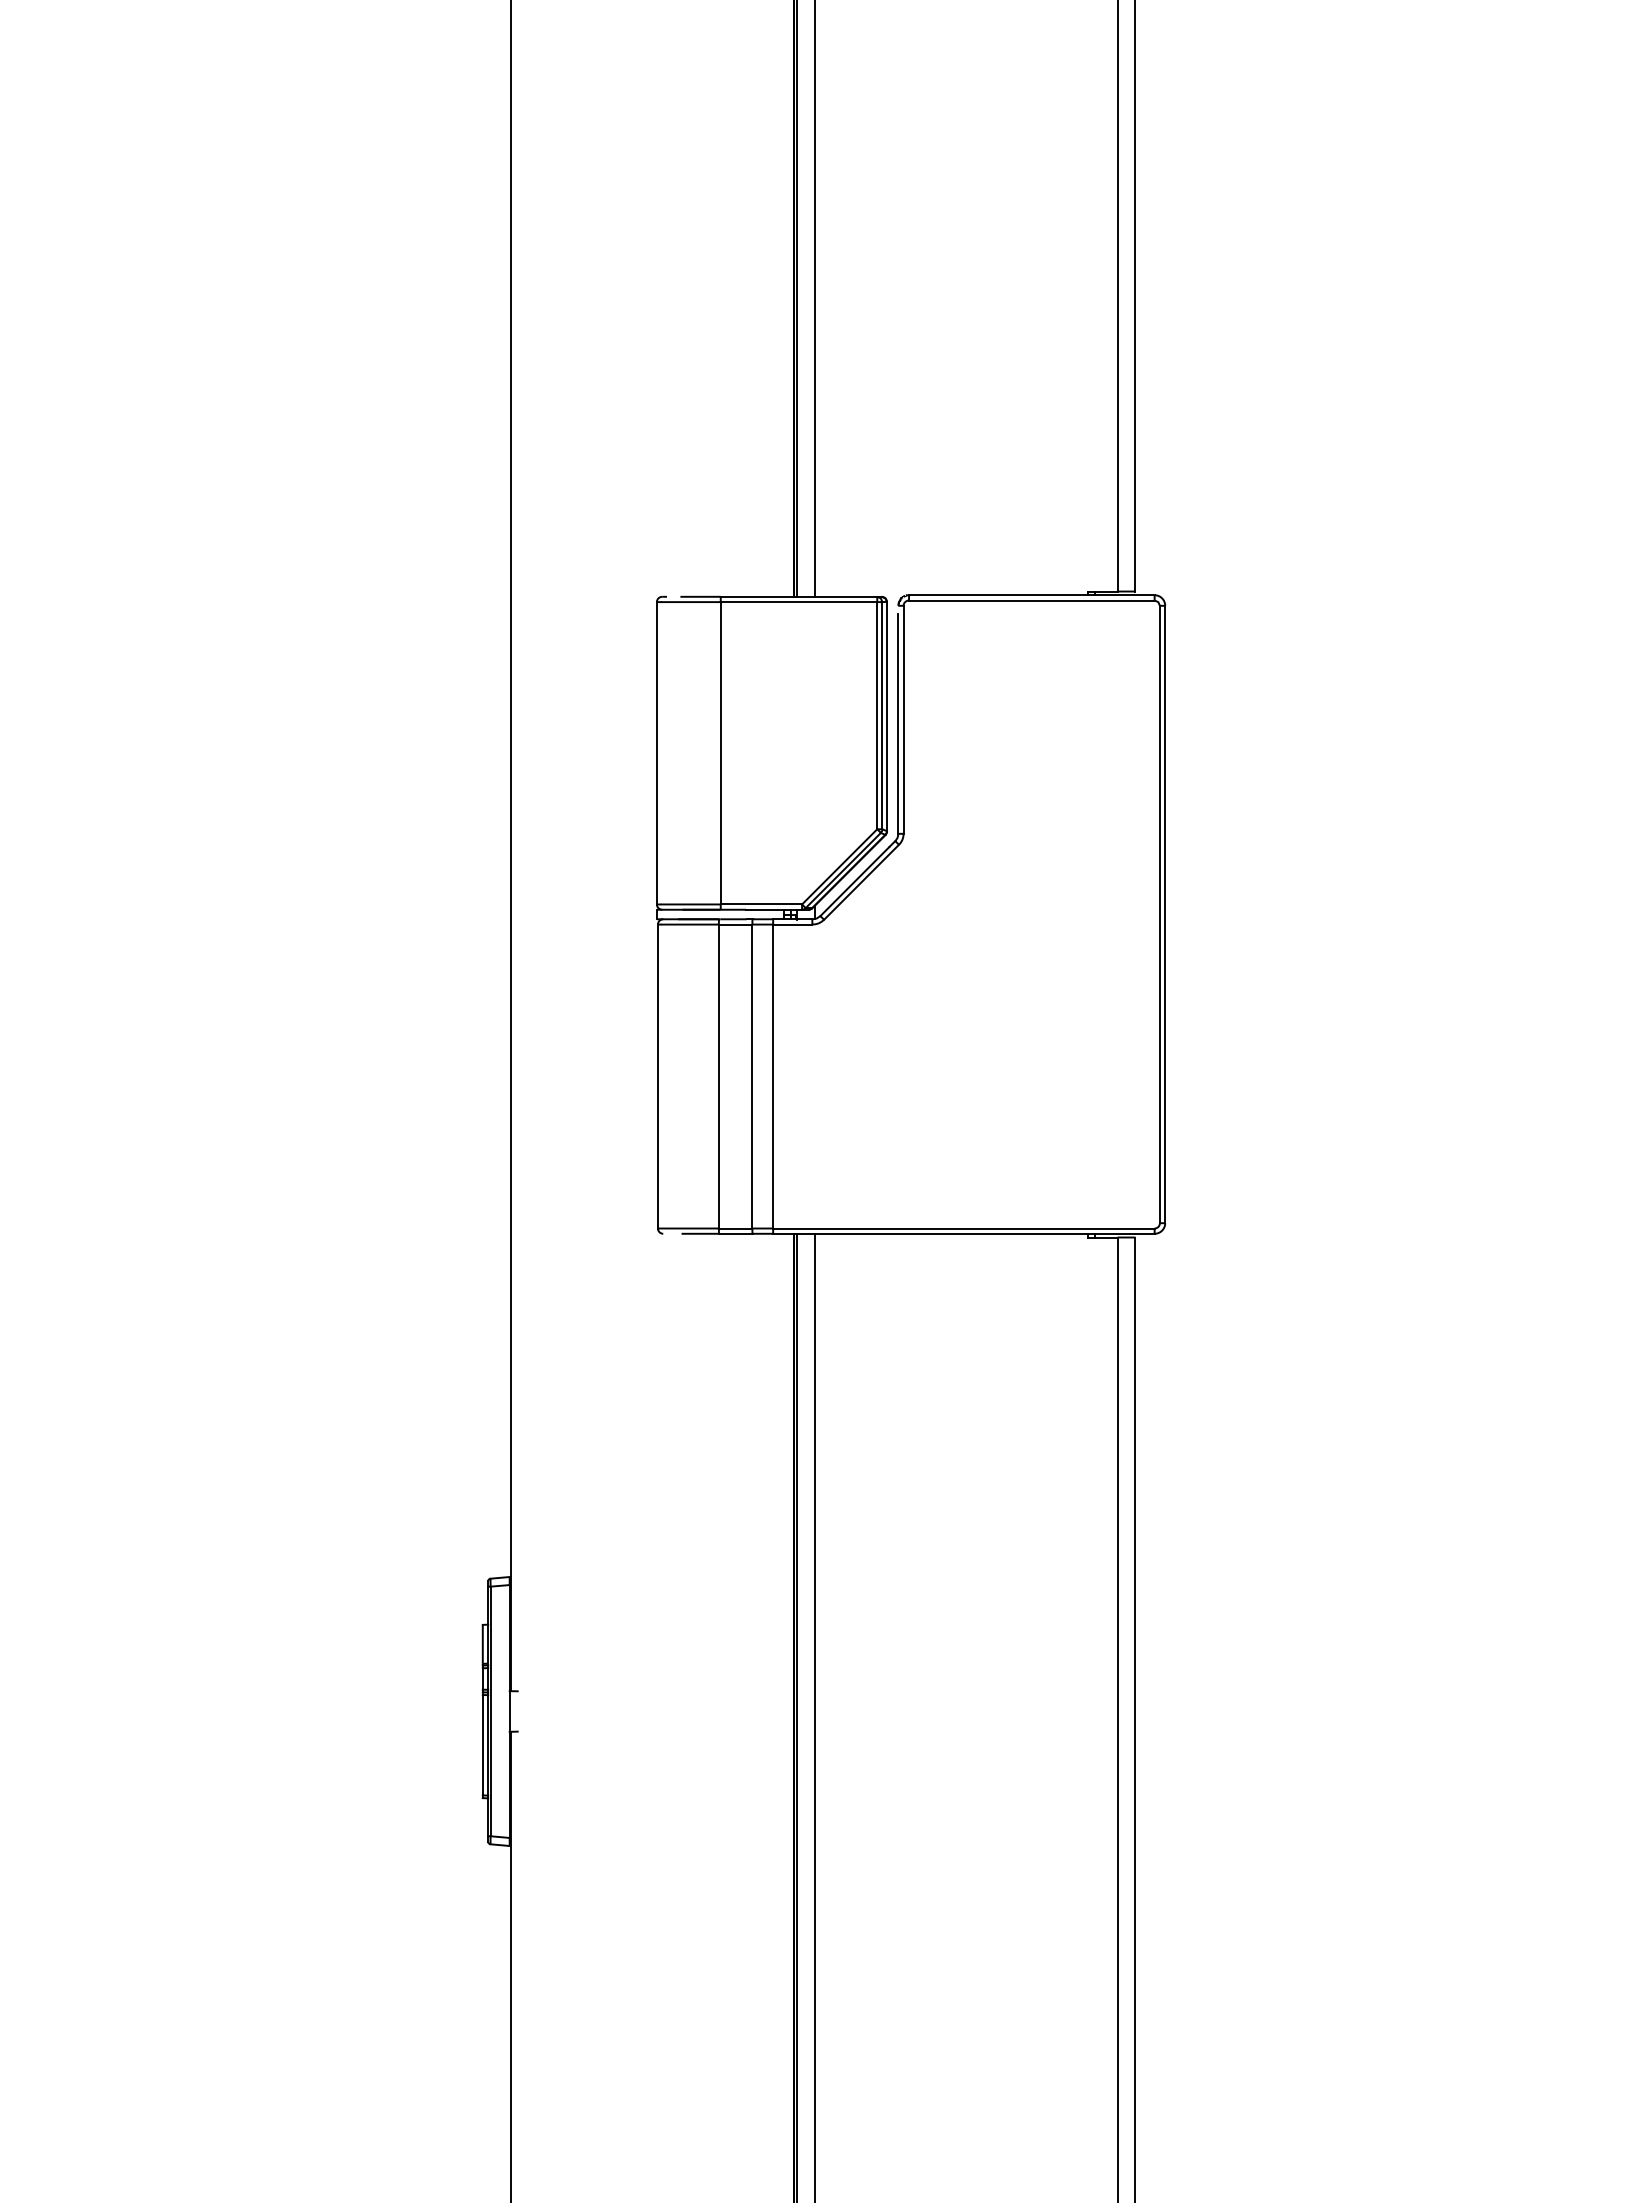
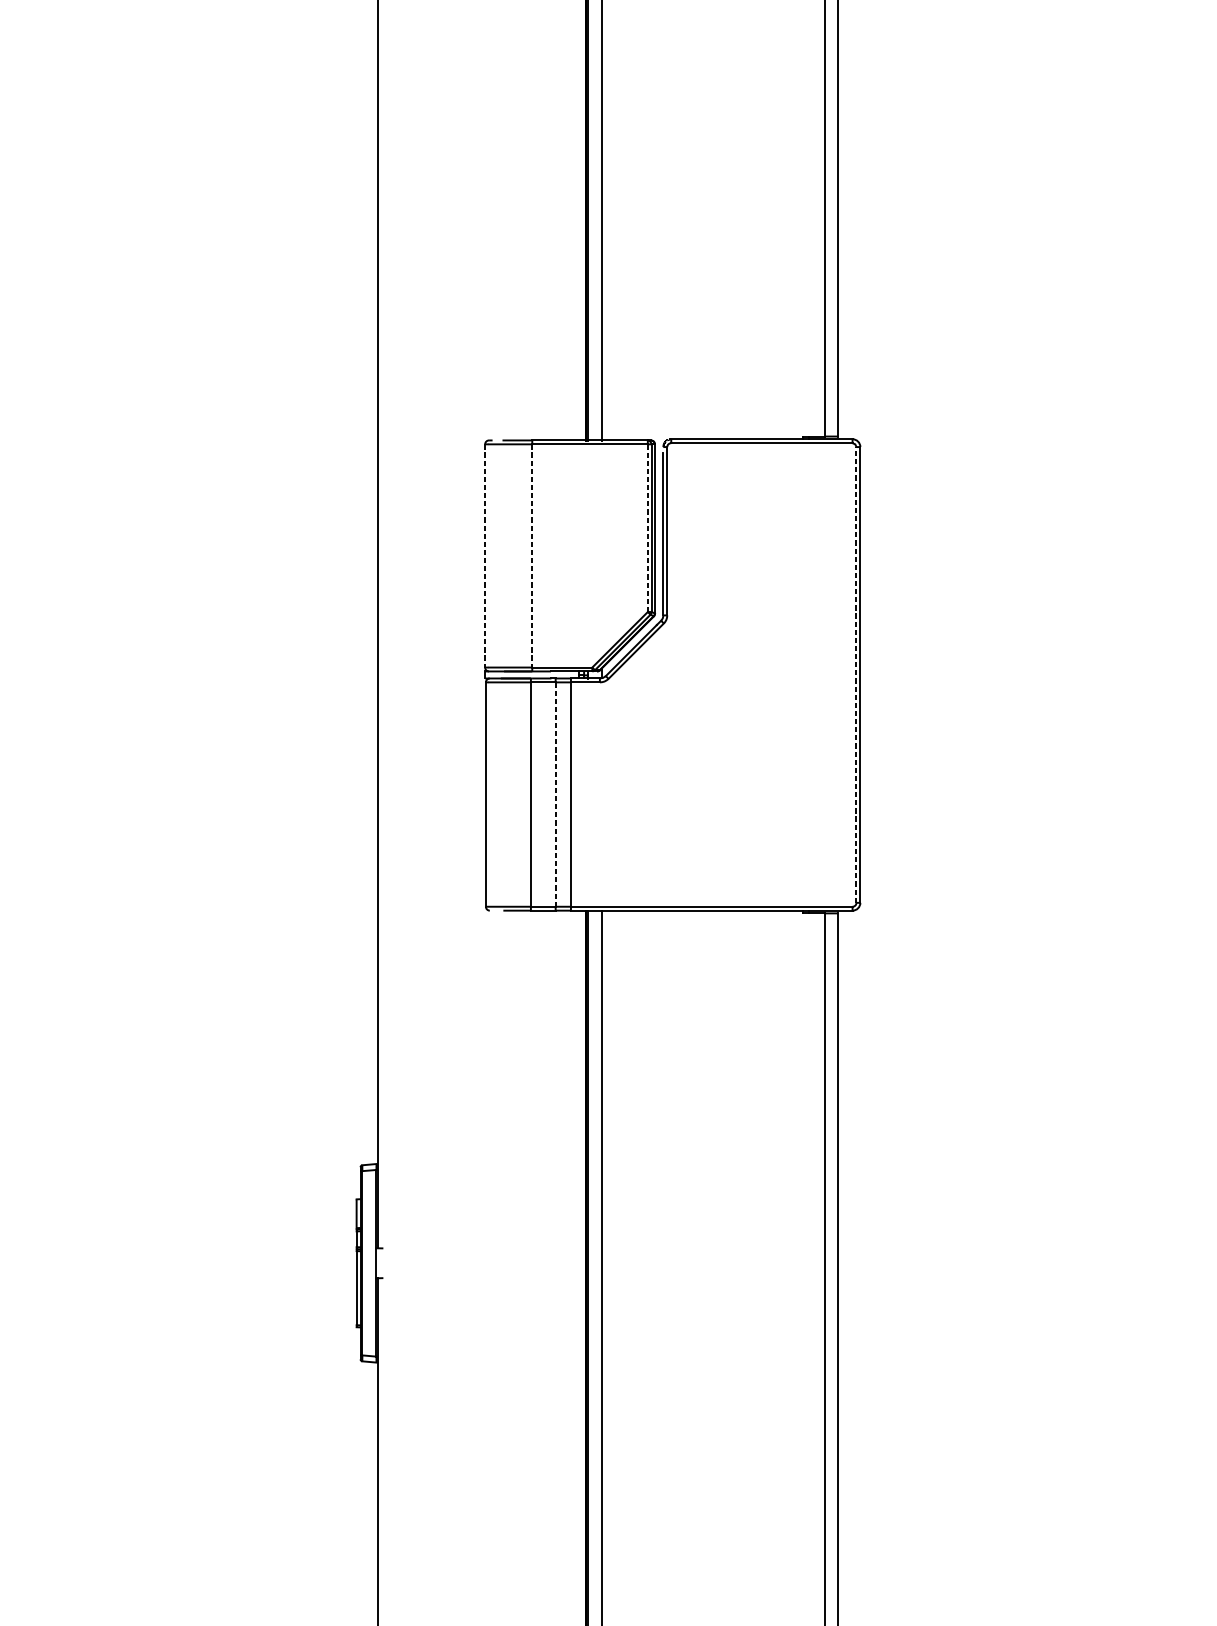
line: (877, 715) -> (647, 528), solid -> dashed
line: (656, 753) -> (484, 556), solid -> dashed
line: (720, 753) -> (532, 556), solid -> dashed
line: (1159, 914) -> (856, 674), solid -> dashed
line: (752, 1076) -> (555, 794), solid -> dashed

